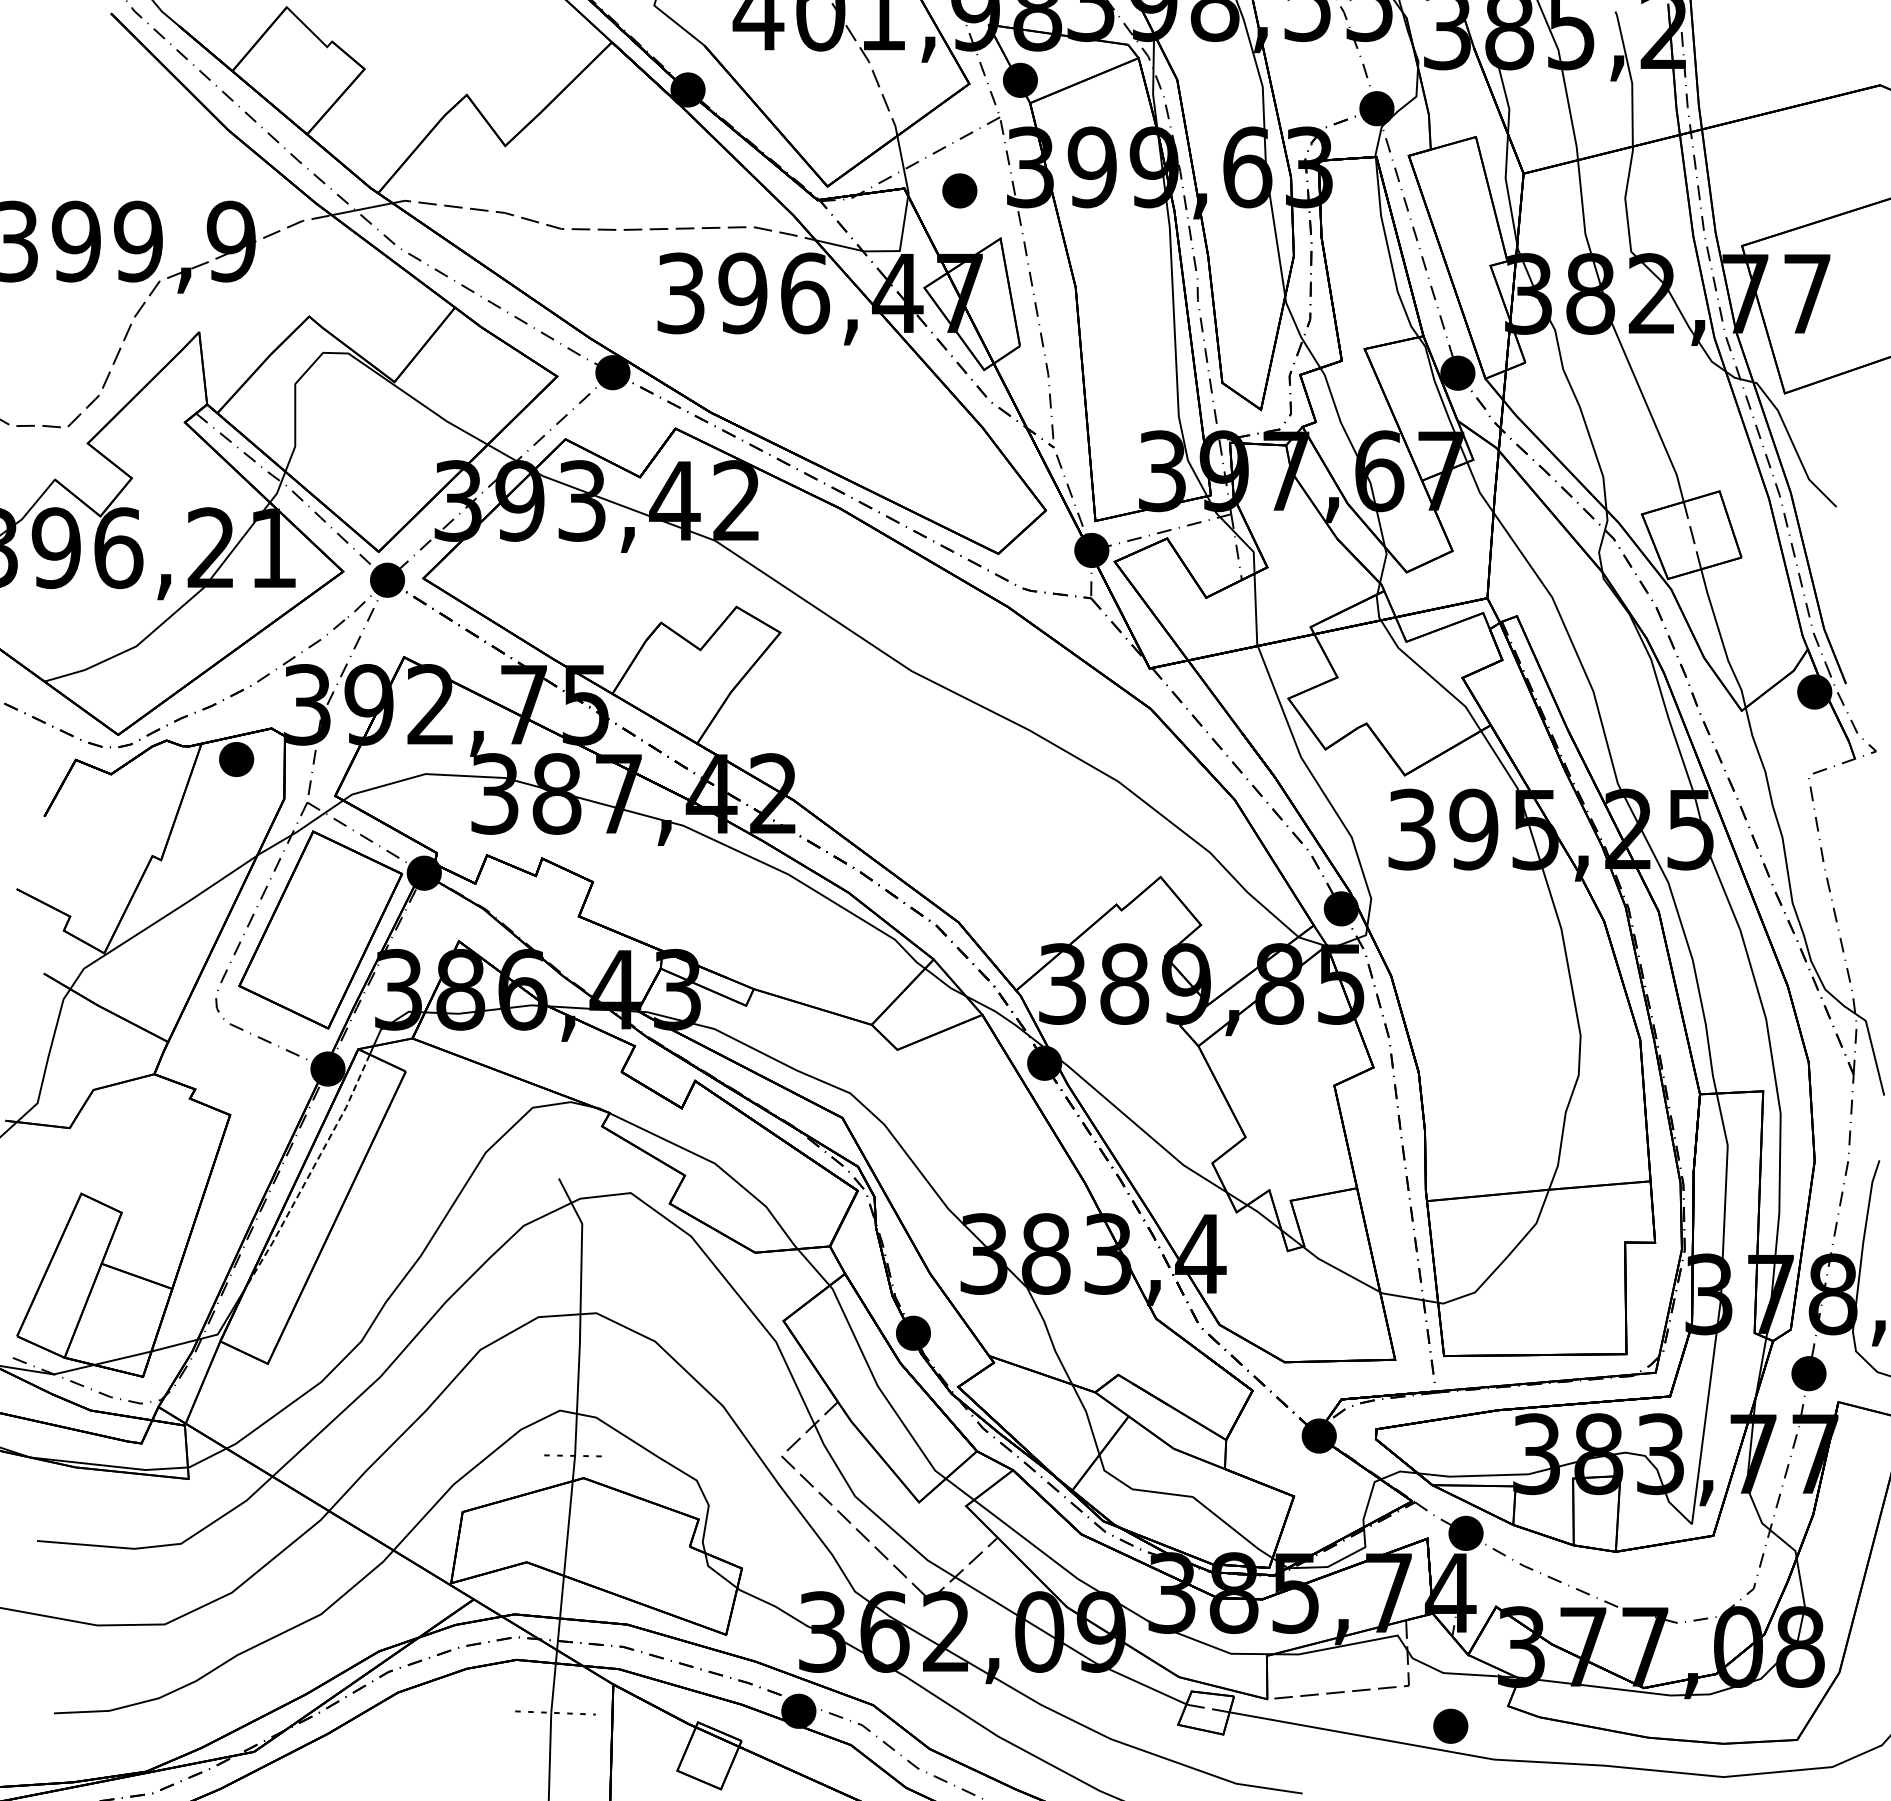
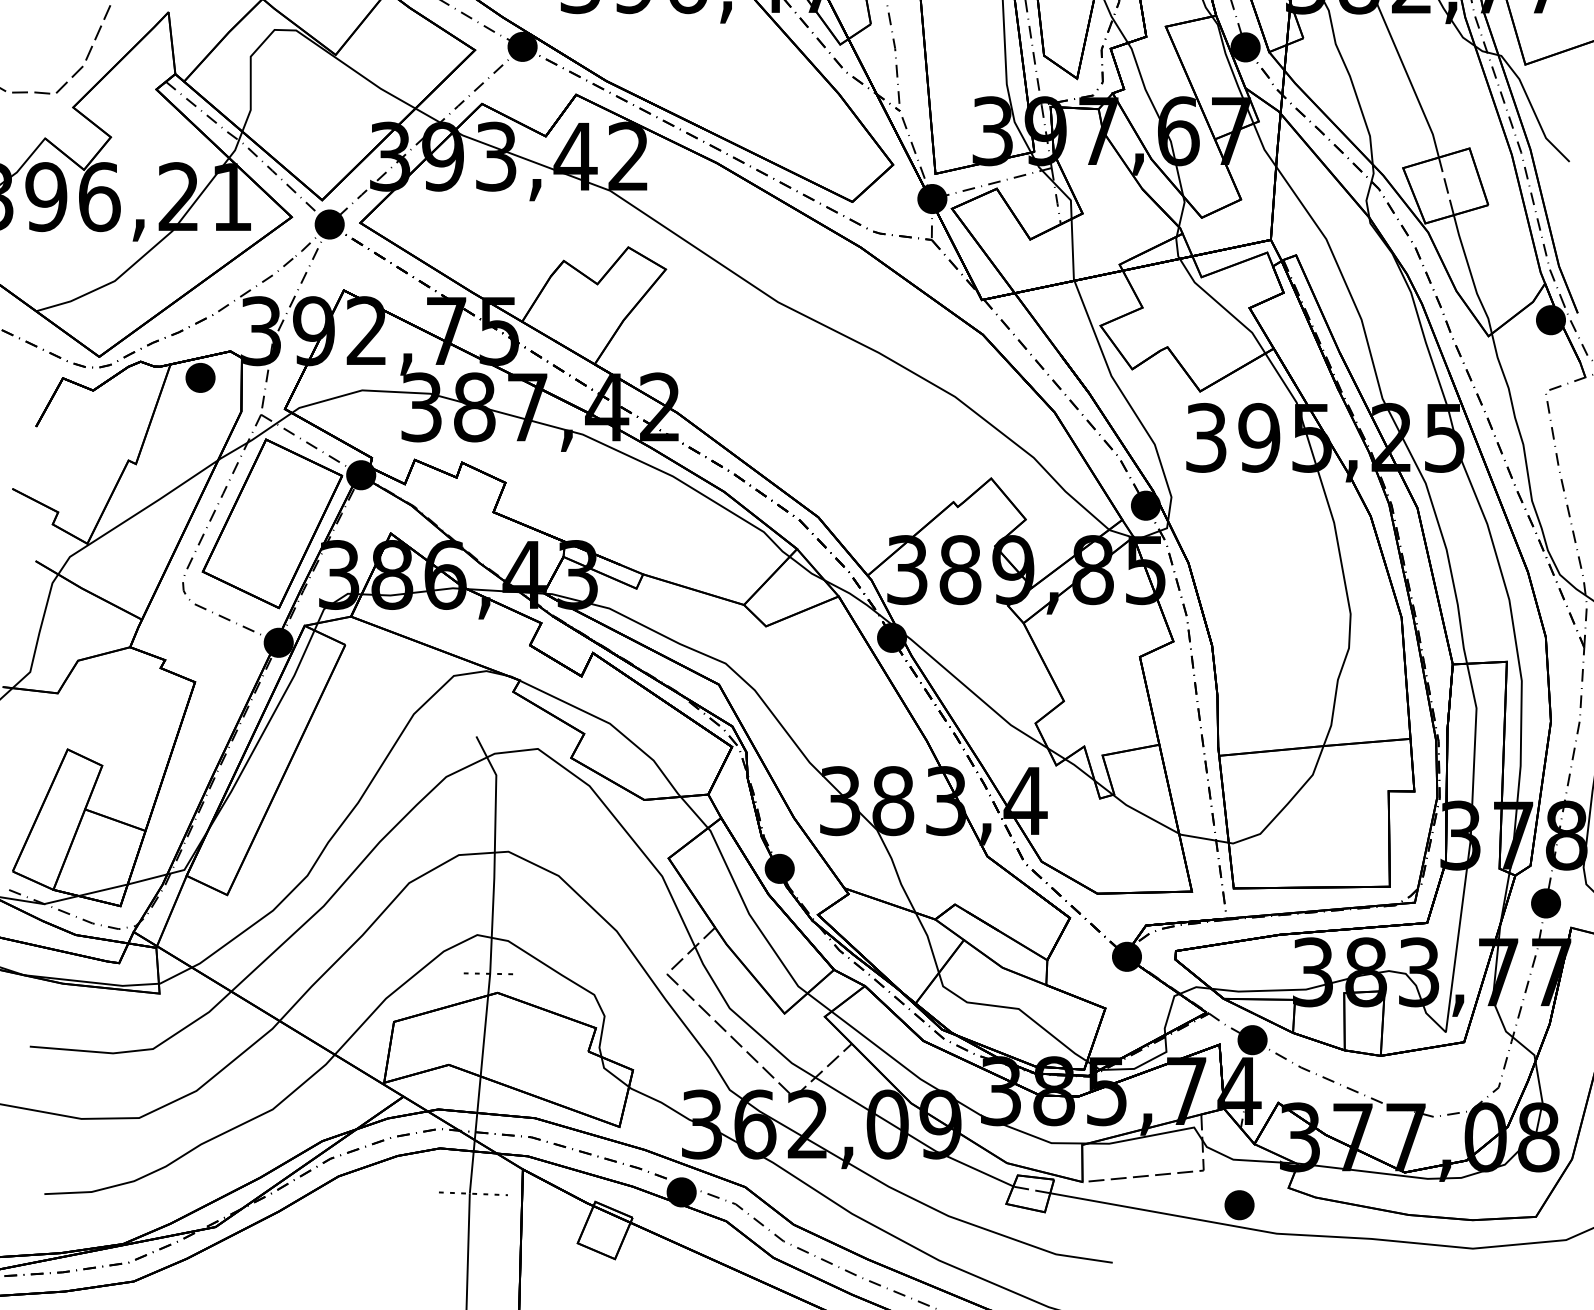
line: (310, 1172) -> (263, 731), dashed -> solid

